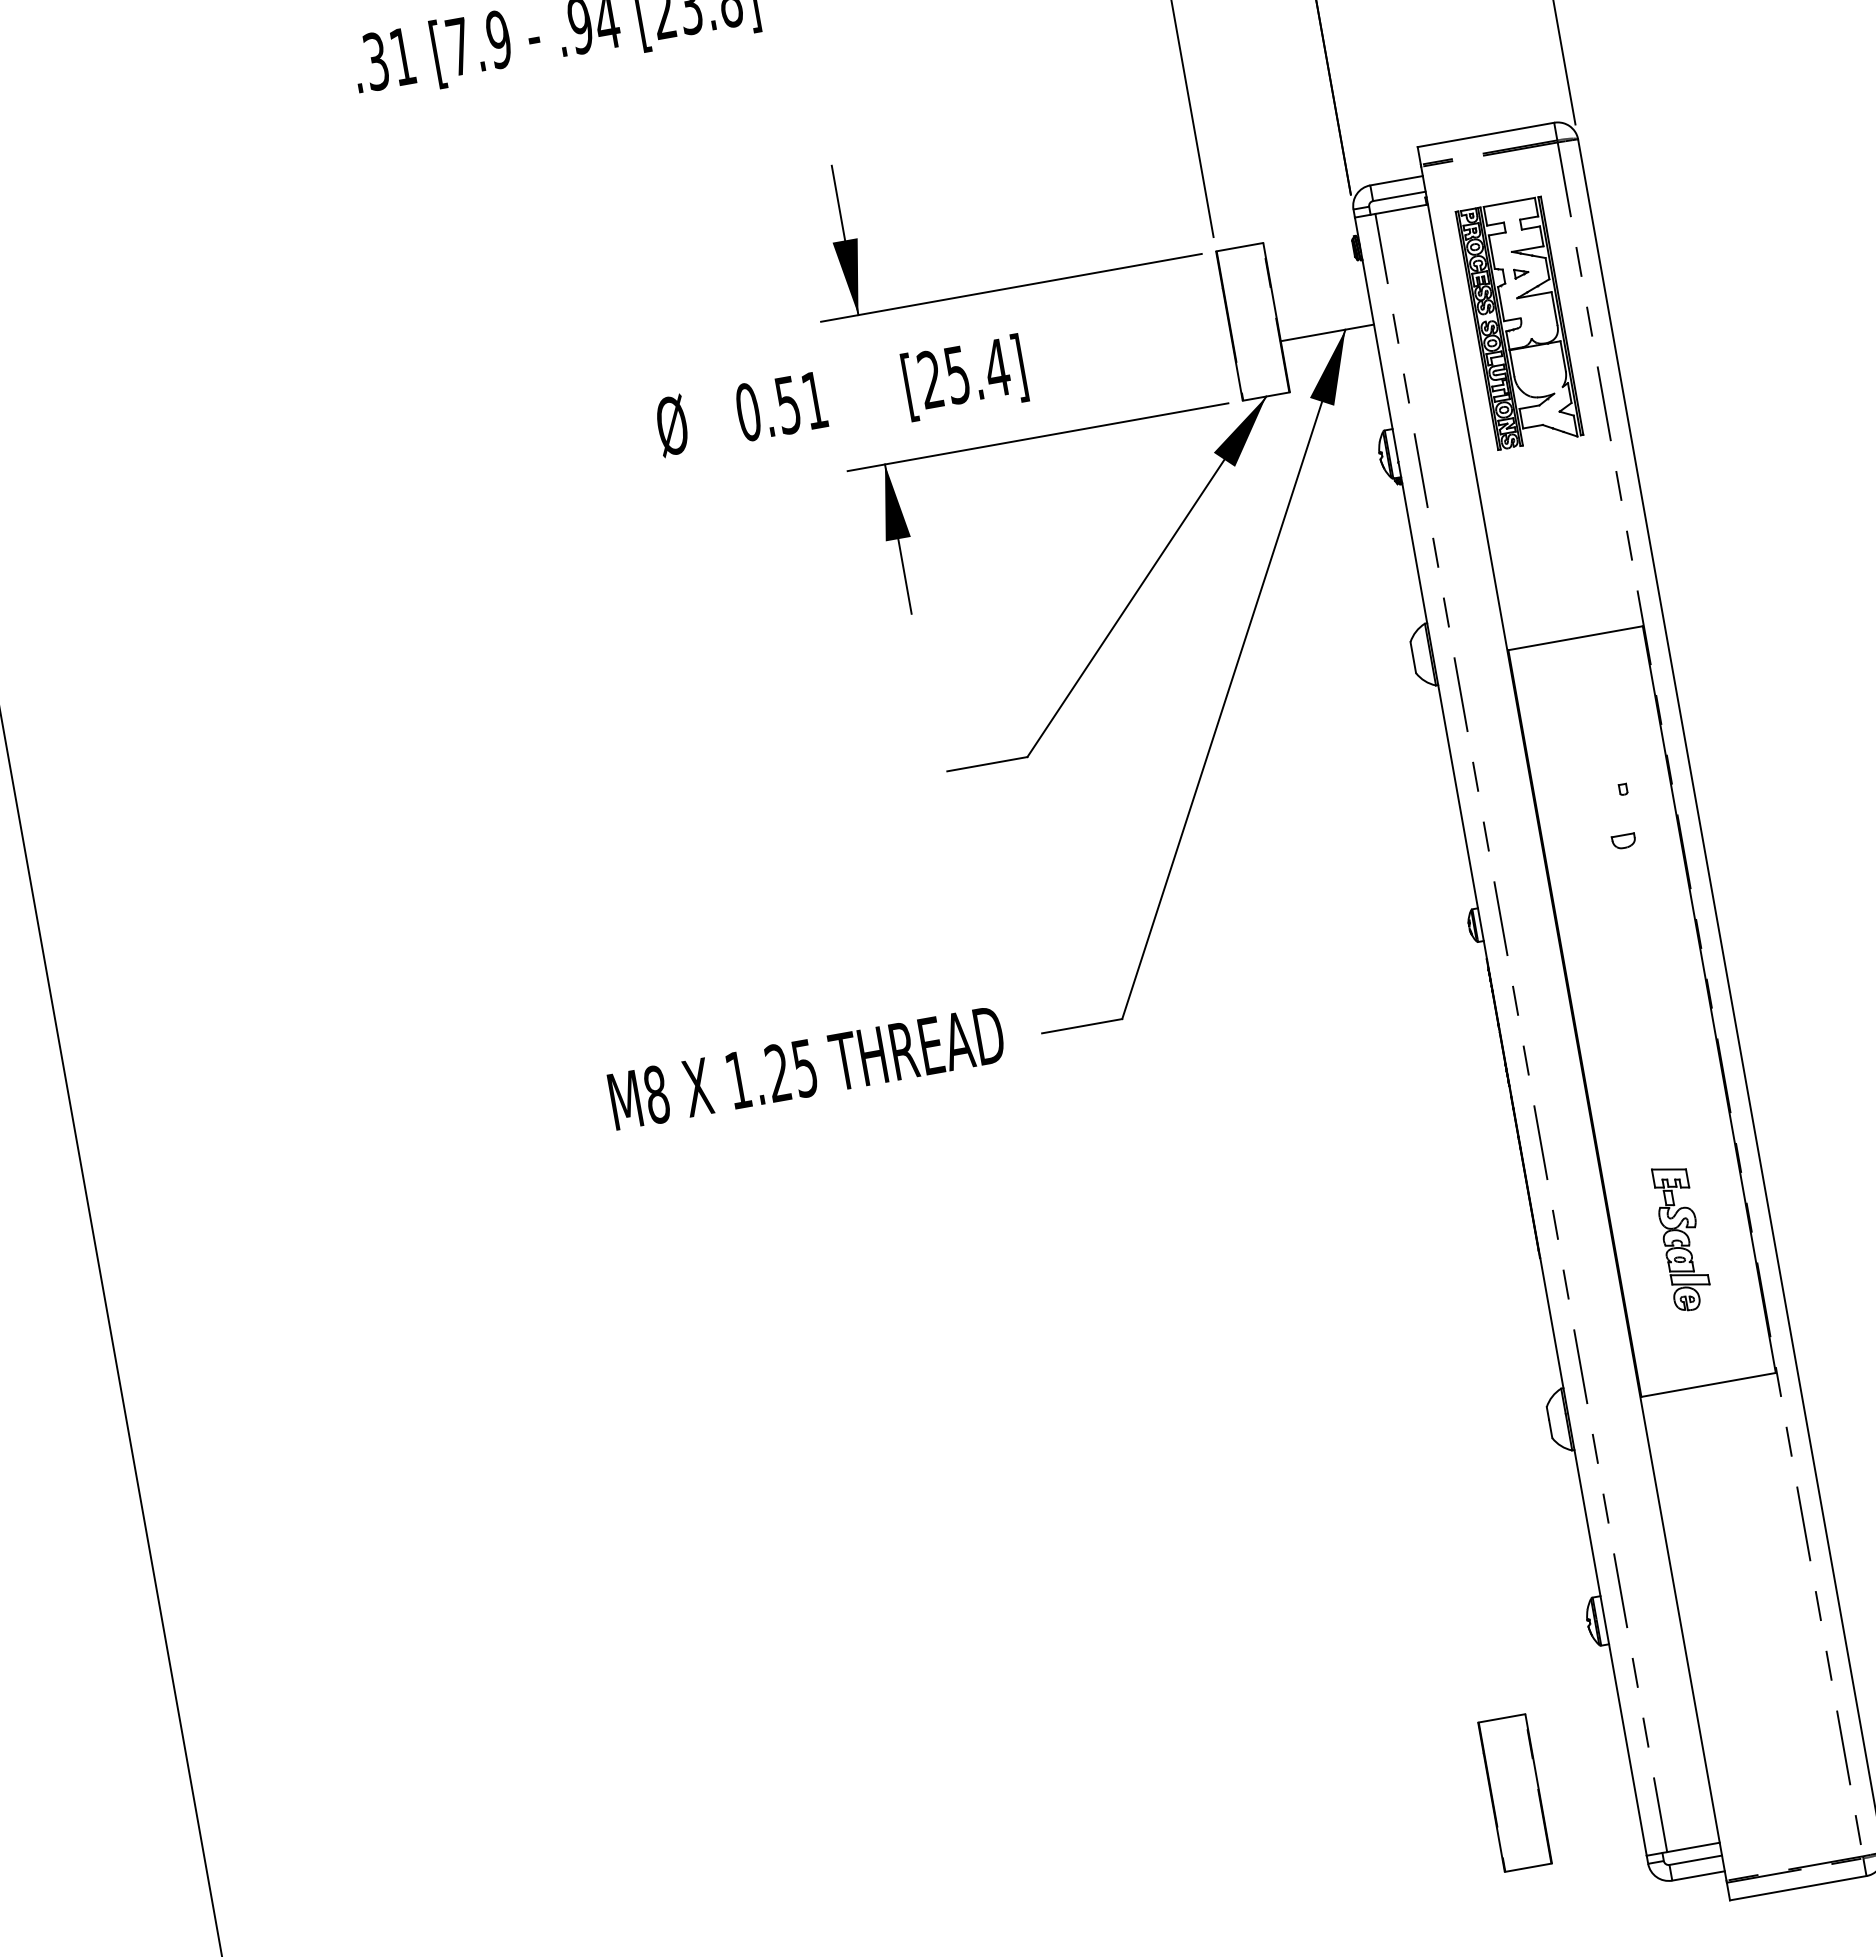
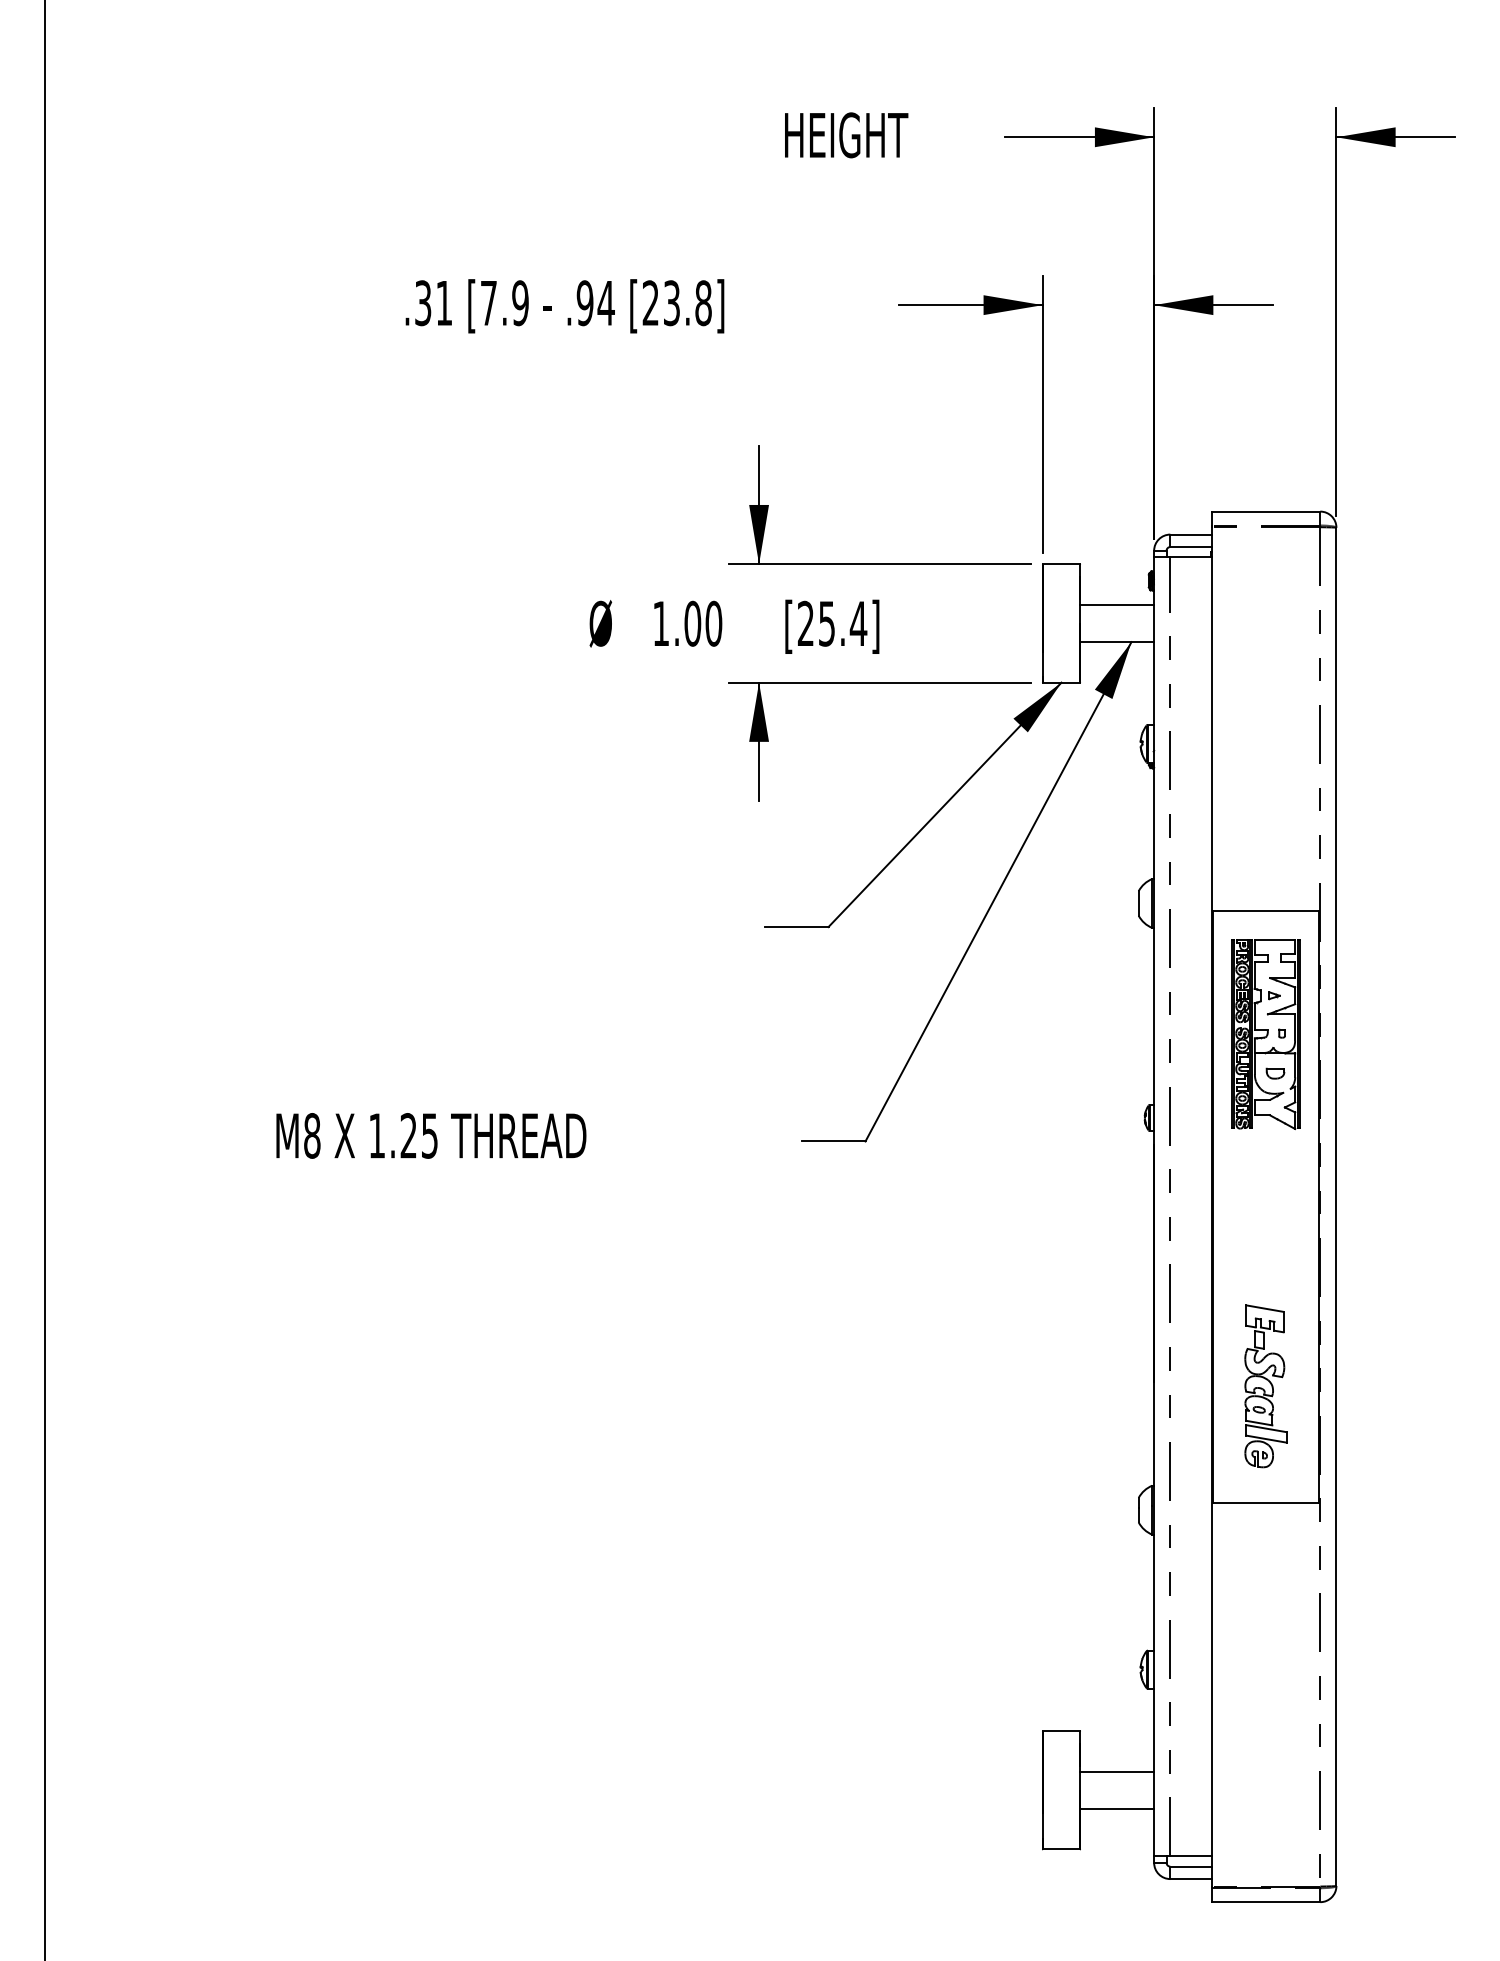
line: (1319, 285) -> (1117, 604), added
part: (1518, 324) -> (1265, 1034), moved
text: (781, 405) -> (687, 623), 0.51 -> 1.00
text: (806, 1067) -> (431, 1135), moved
part: (1681, 1238) -> (1265, 1386), size x1.43
line: (1581, 1756) -> (1117, 1771), added
line: (1589, 1803) -> (1117, 1808), added

